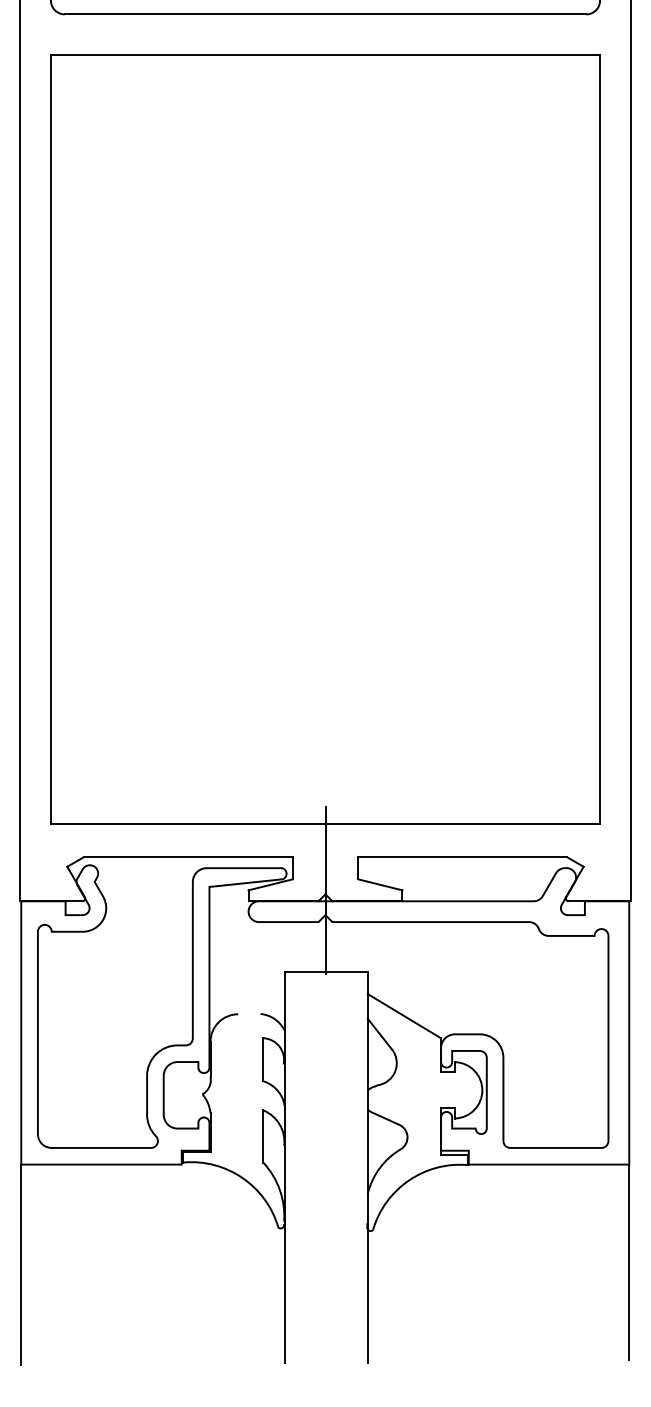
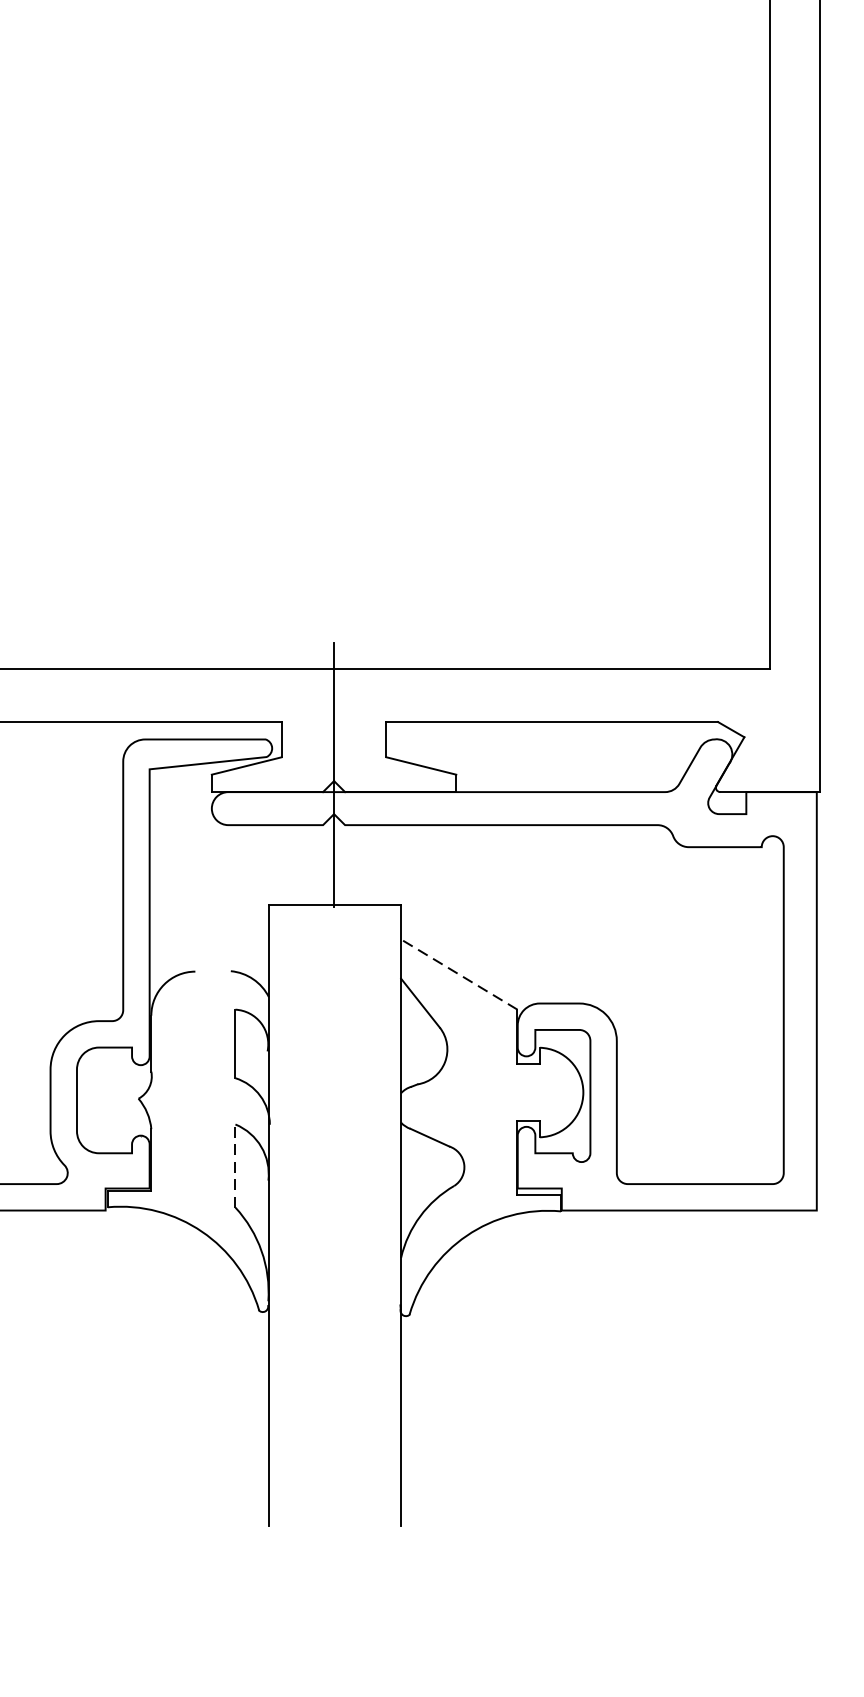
line: (404, 1016) -> (459, 975), solid -> dashed
line: (263, 1136) -> (235, 1165), solid -> dashed
line: (629, 1261) -> (817, 1364), removed

